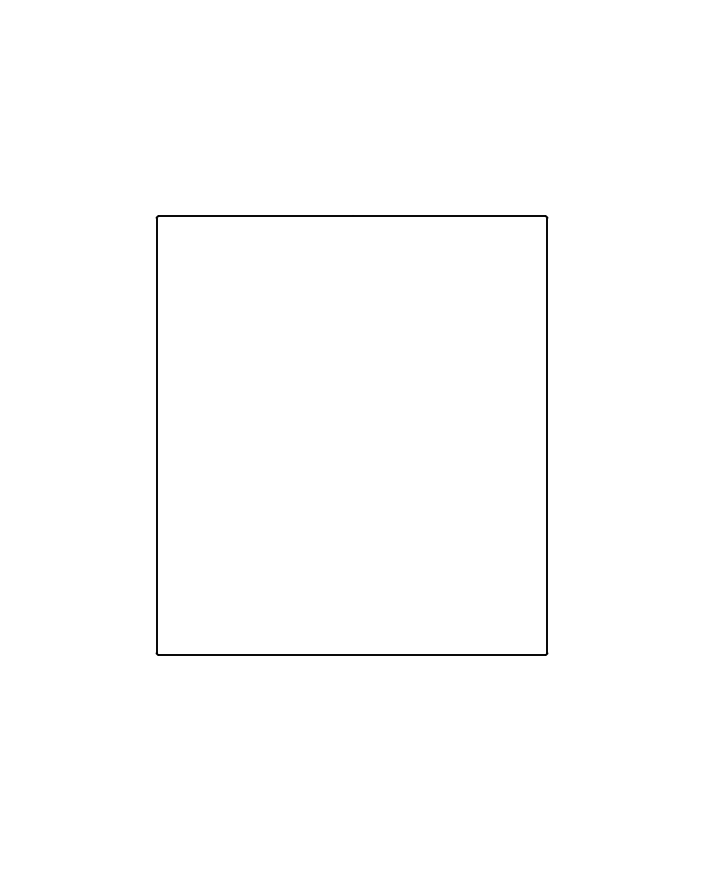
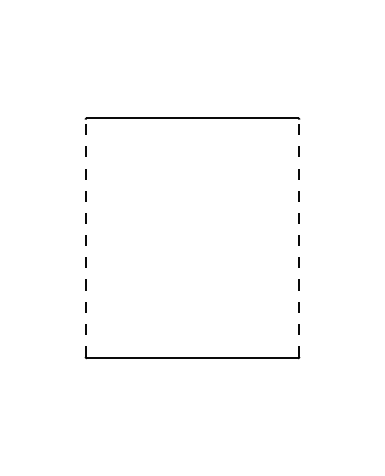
line: (156, 435) -> (85, 238), solid -> dashed
line: (547, 435) -> (299, 238), solid -> dashed

